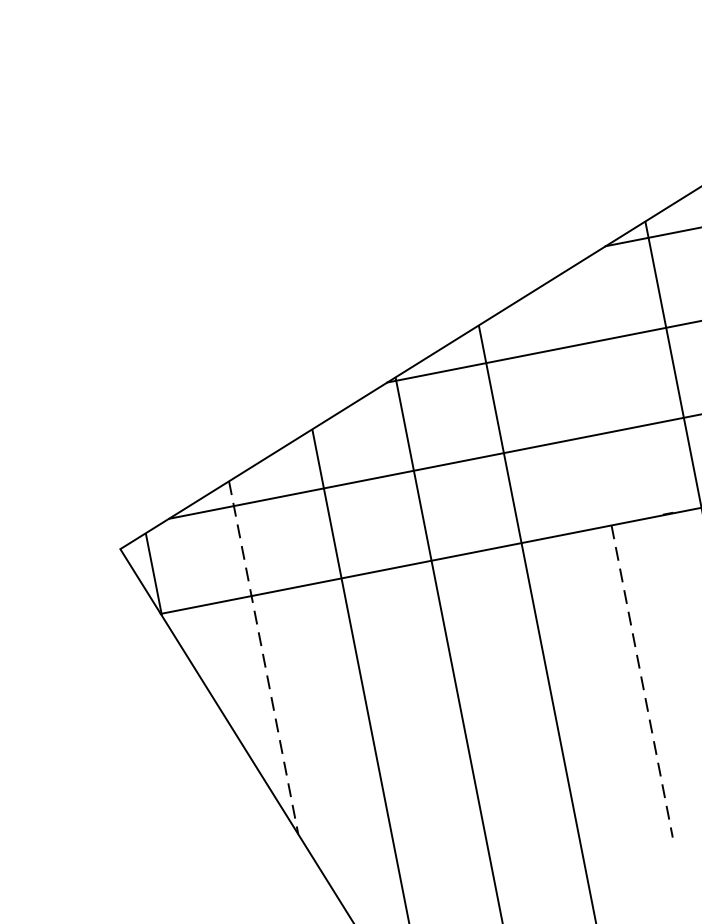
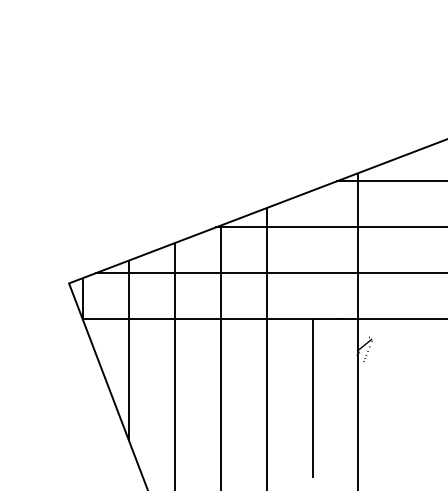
line: (263, 659) -> (128, 351), dashed -> solid
line: (642, 681) -> (312, 398), dashed -> solid

